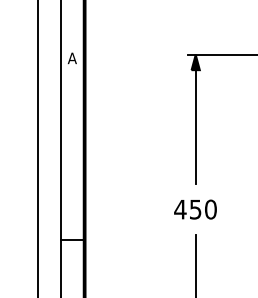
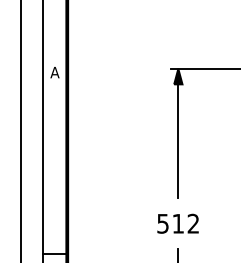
text: (195, 209) -> (178, 223), 450 -> 512

